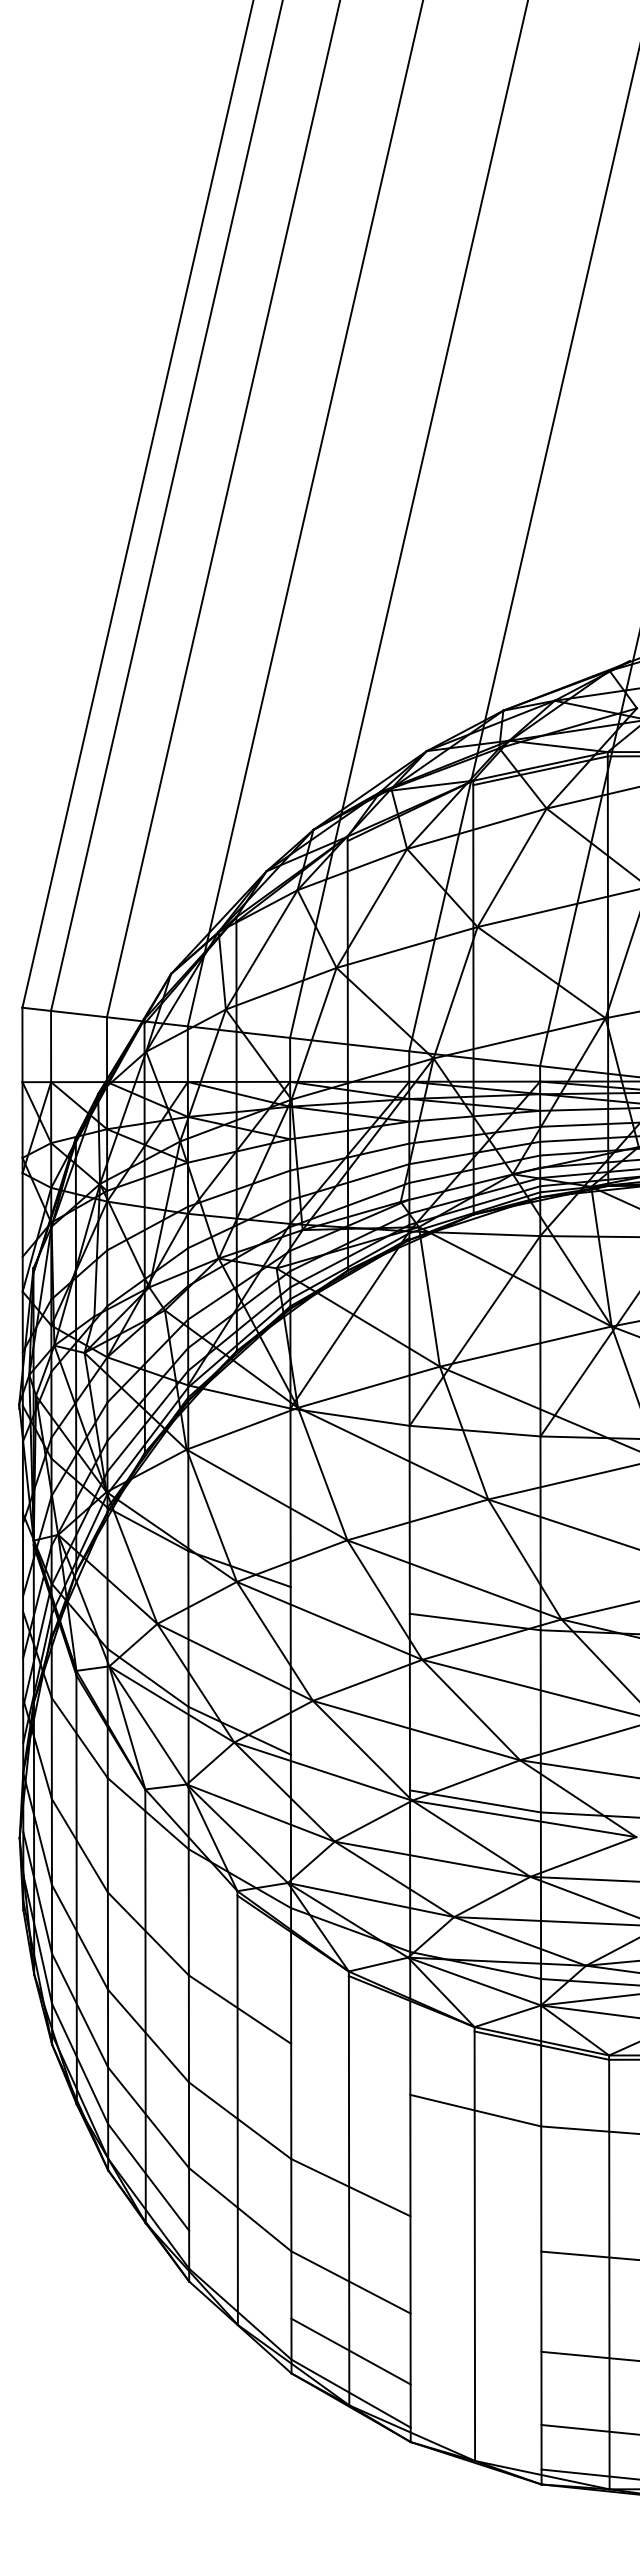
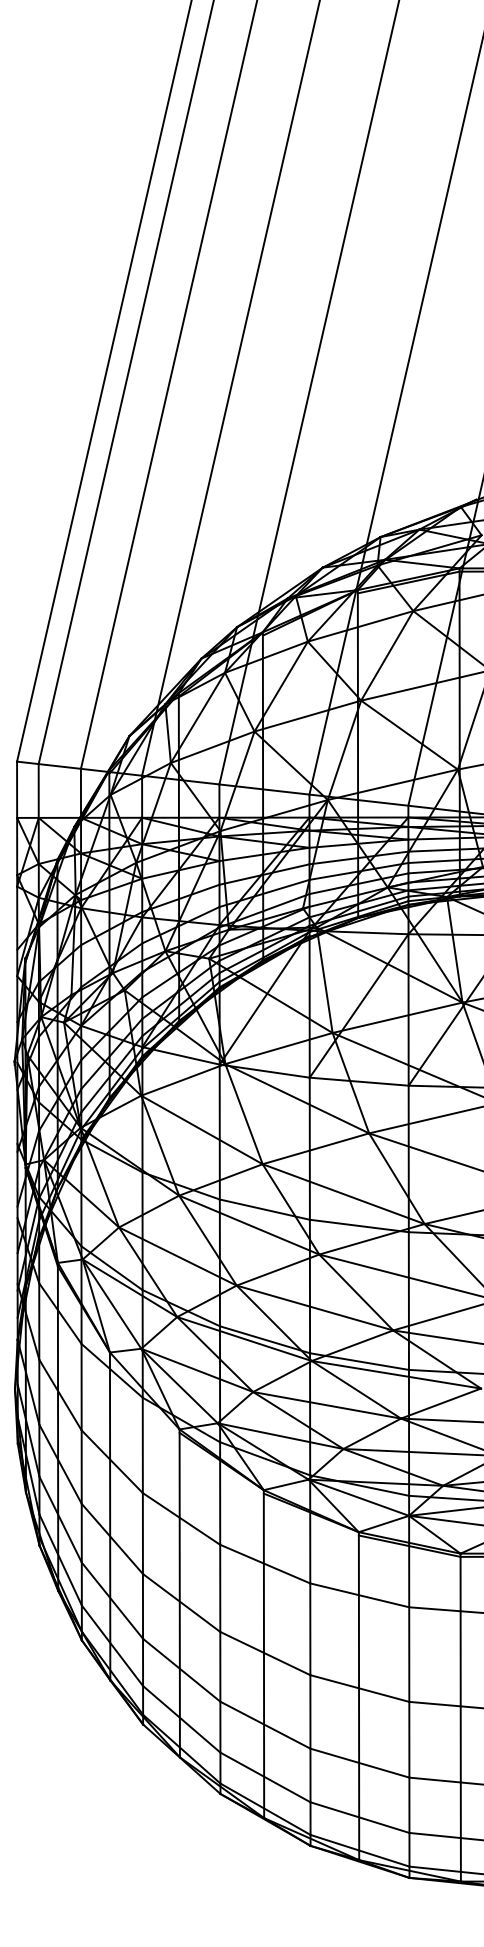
line: (349, 1600) -> (264, 1209), added
line: (350, 1772) -> (265, 1339), added
line: (350, 2068) -> (265, 1563), added
line: (475, 2233) -> (359, 1688), added
line: (240, 2274) -> (181, 1719), added
line: (475, 2332) -> (359, 1763), added
line: (475, 2404) -> (359, 1817), added
line: (475, 2448) -> (359, 1850), added

